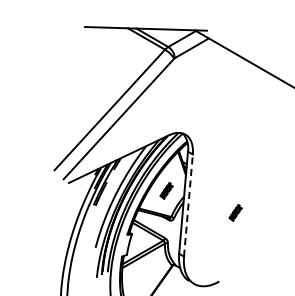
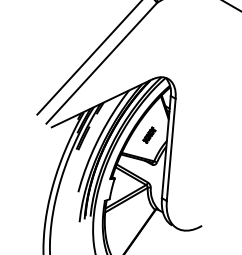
line: (188, 205) -> (171, 149), dashed -> solid
part: (235, 212) -> (218, 156), removed

